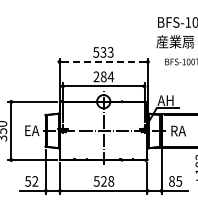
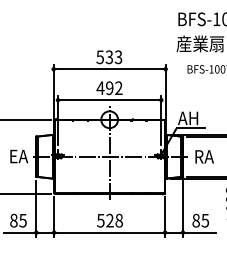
line: (104, 61) -> (110, 68), dashed -> solid
text: (103, 76) -> (109, 87), 284 -> 492
text: (31, 181) -> (18, 220), 52 -> 85

